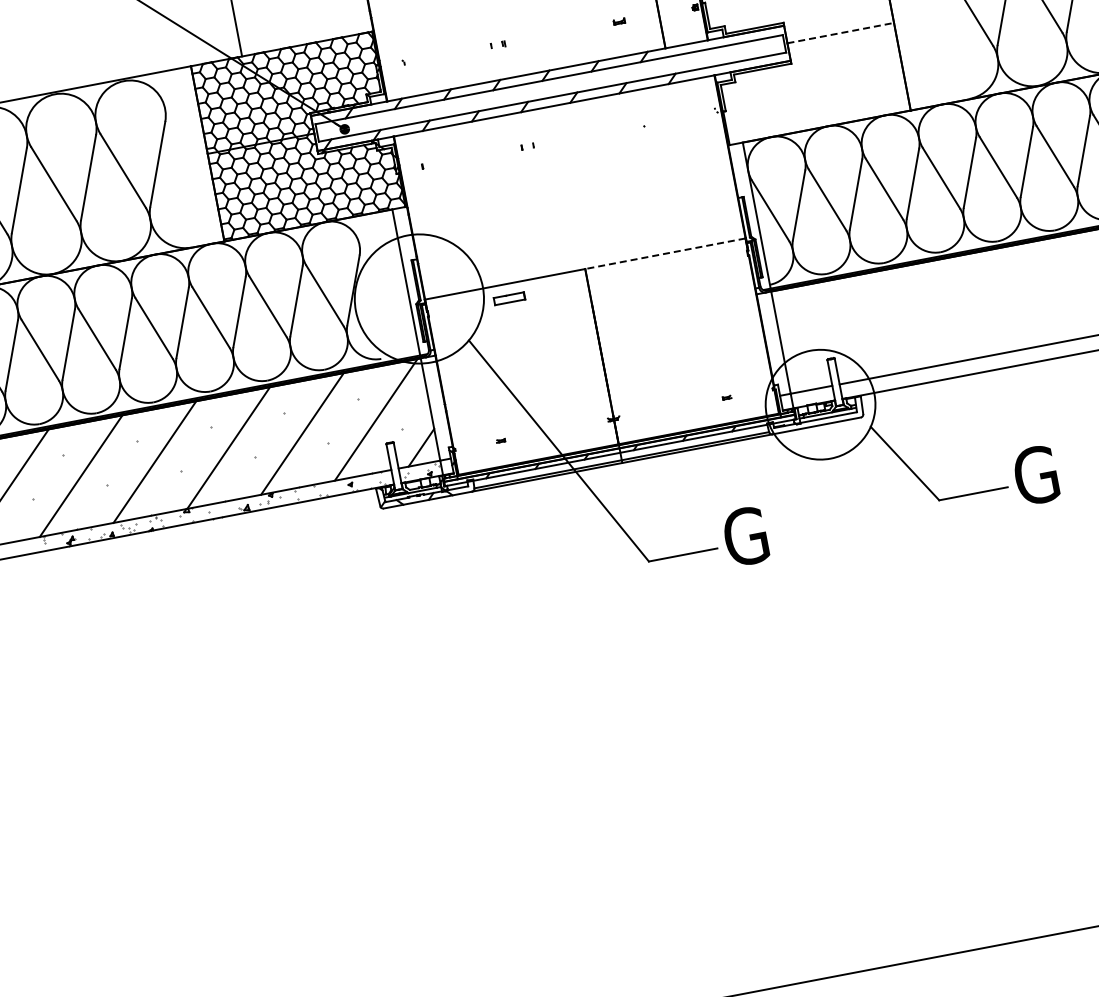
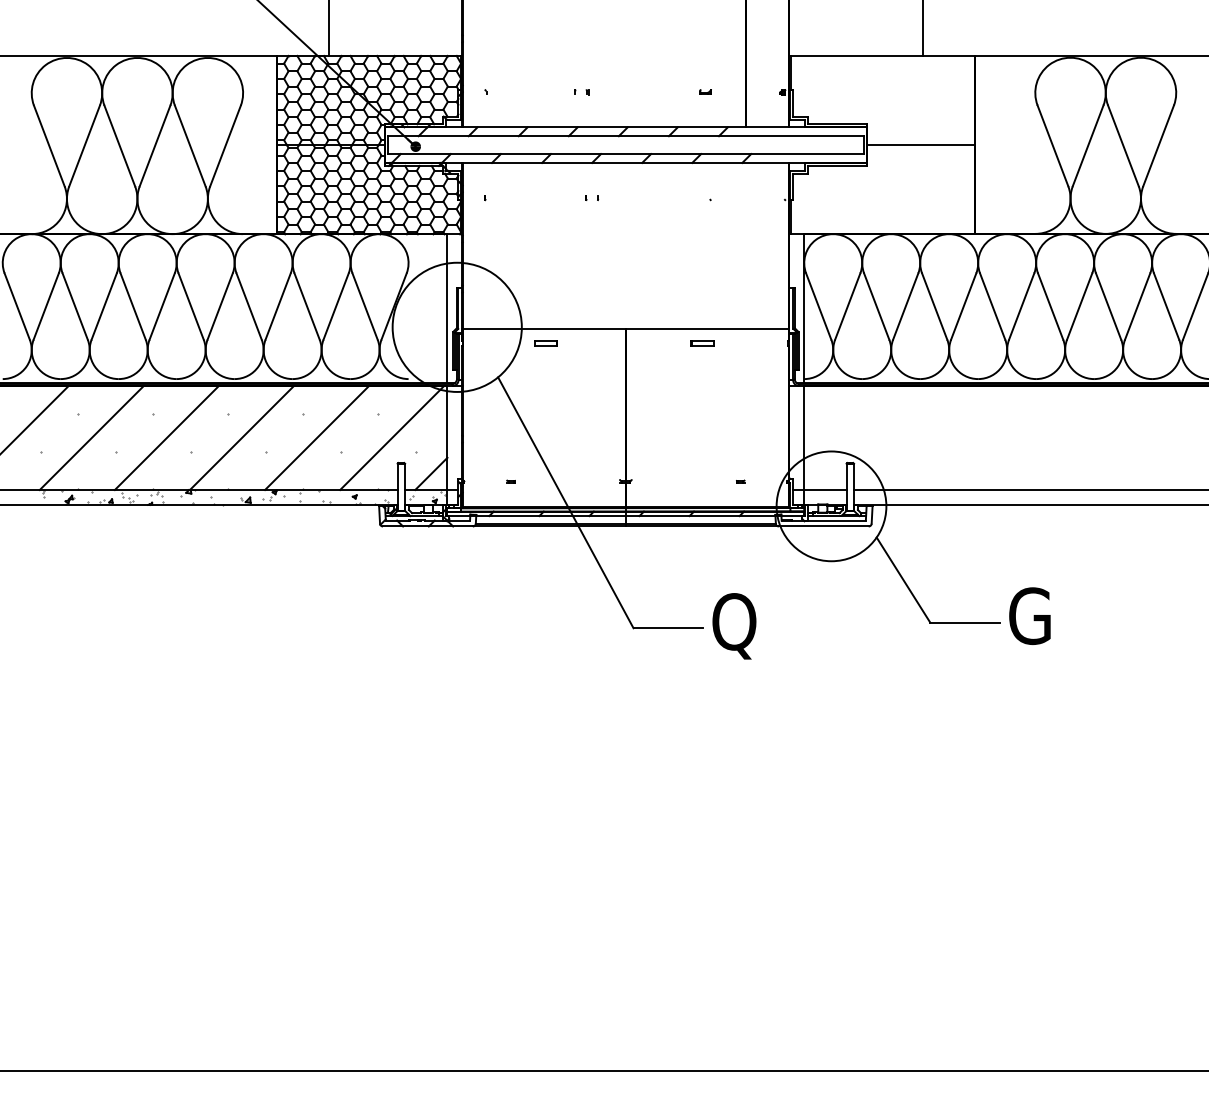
line: (841, 33) -> (921, 145), dashed -> solid
line: (665, 254) -> (707, 329), dashed -> solid
part: (663, 268) -> (702, 343), added
part: (509, 298) -> (545, 343), size x0.71
text: (750, 540) -> (737, 626), G -> Q

